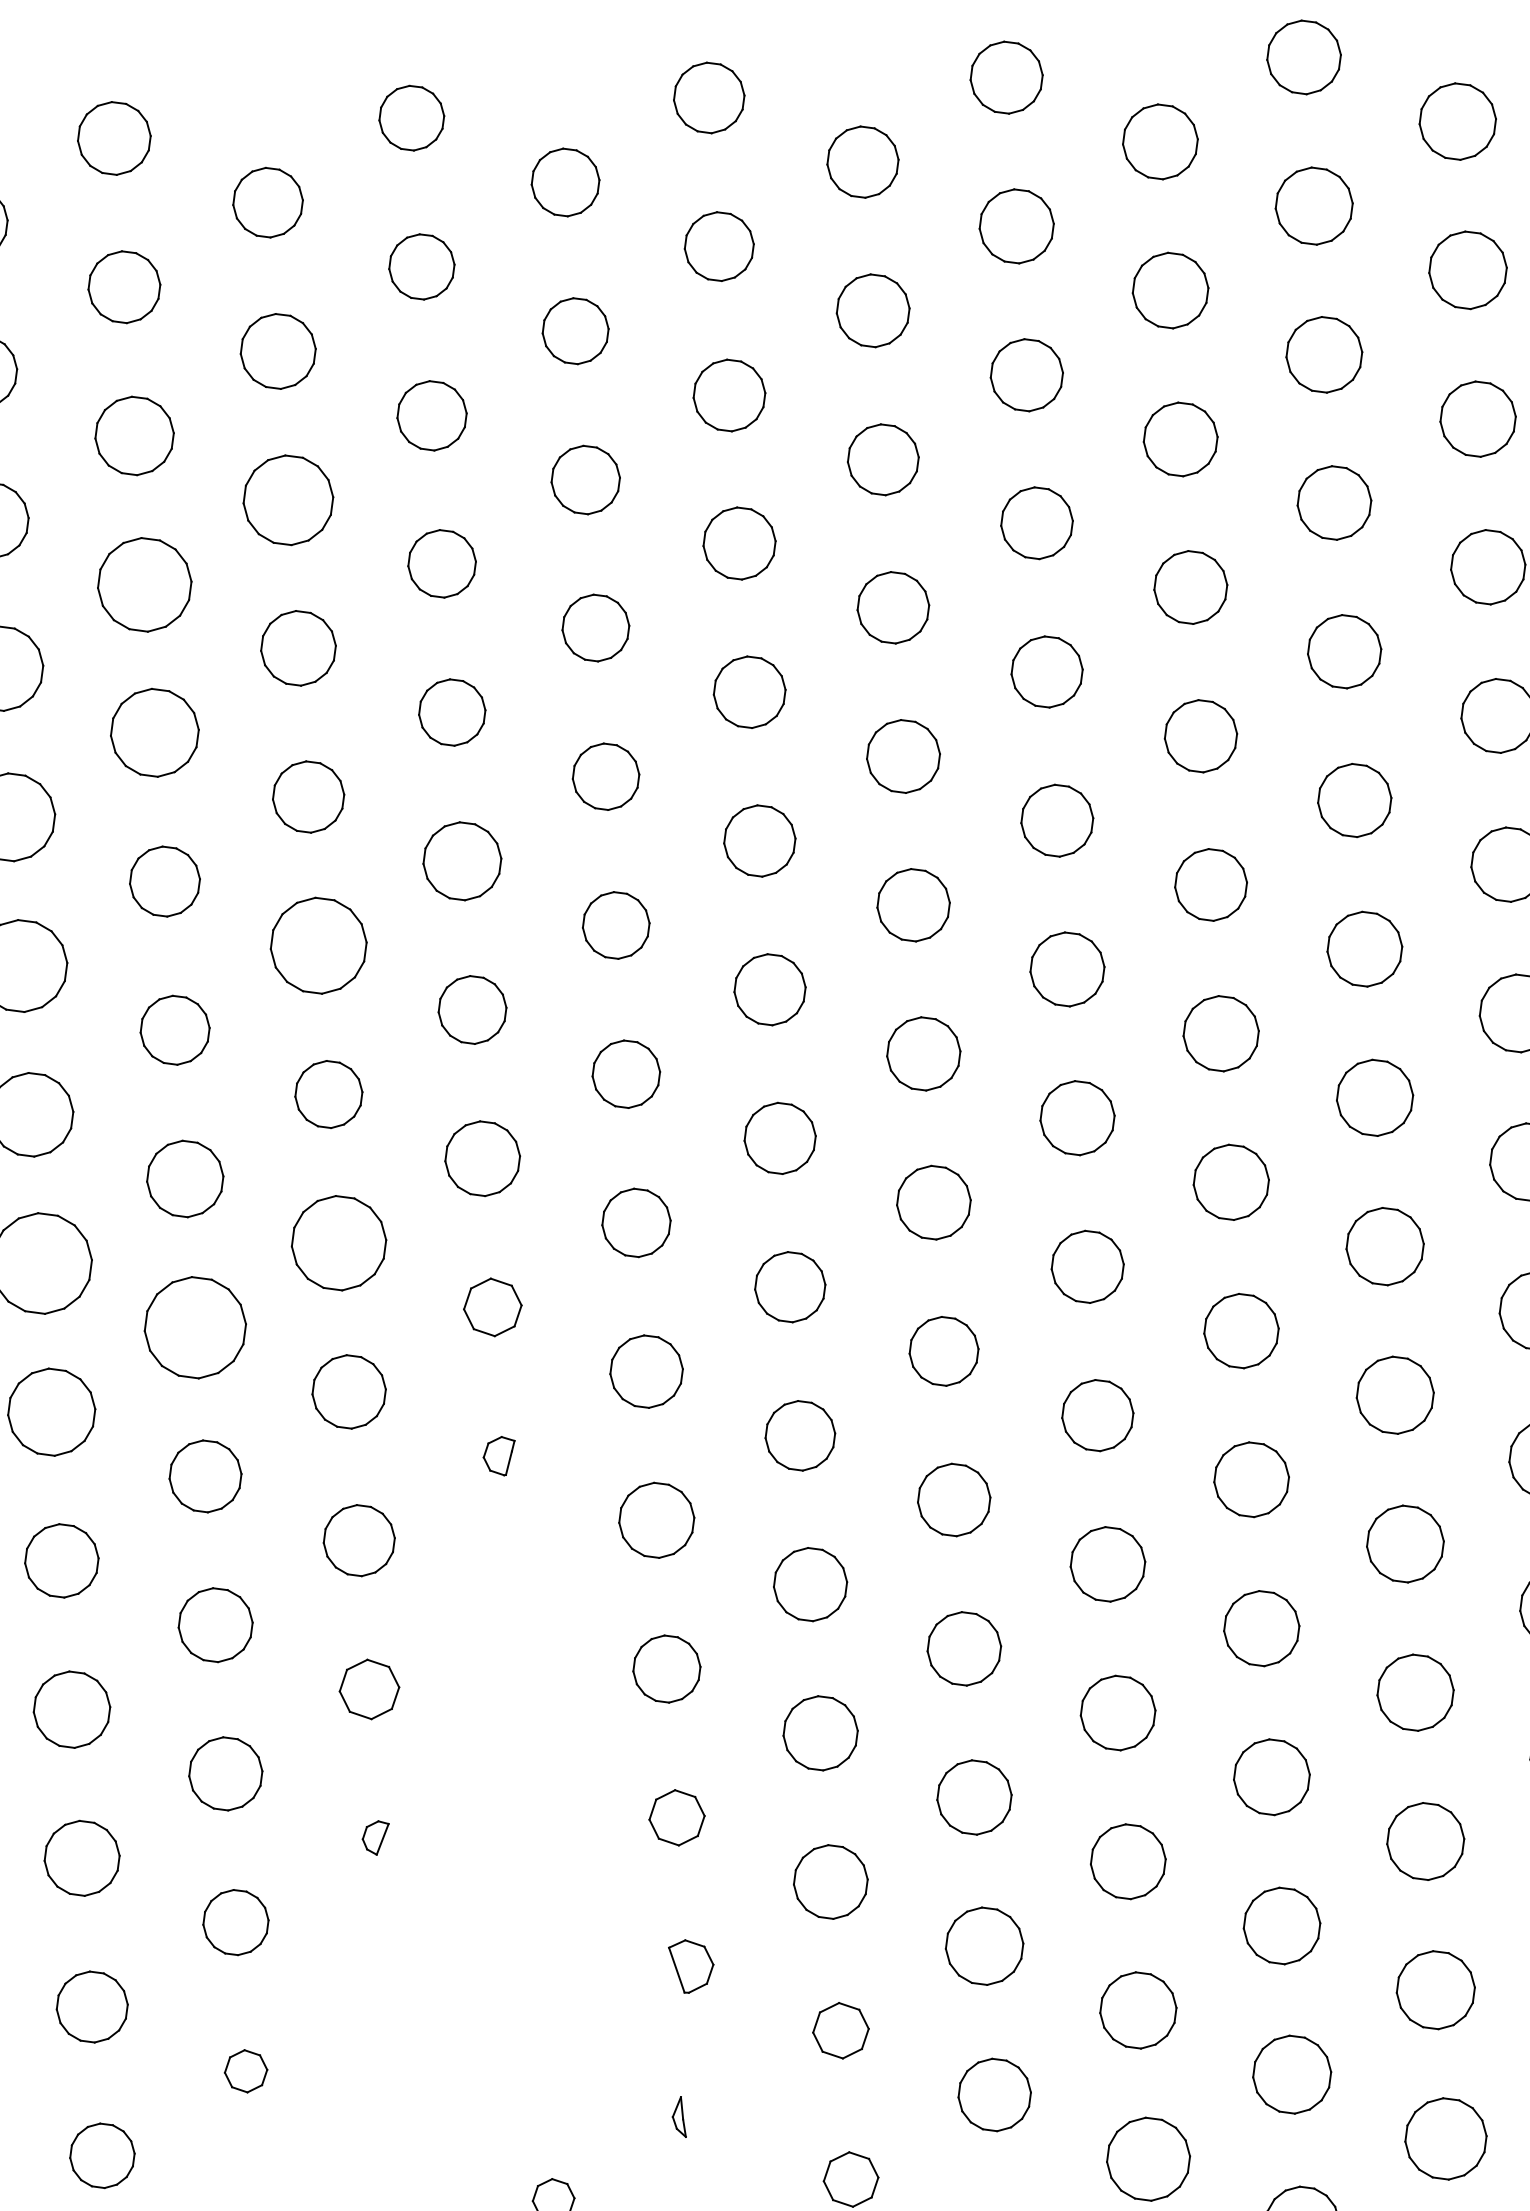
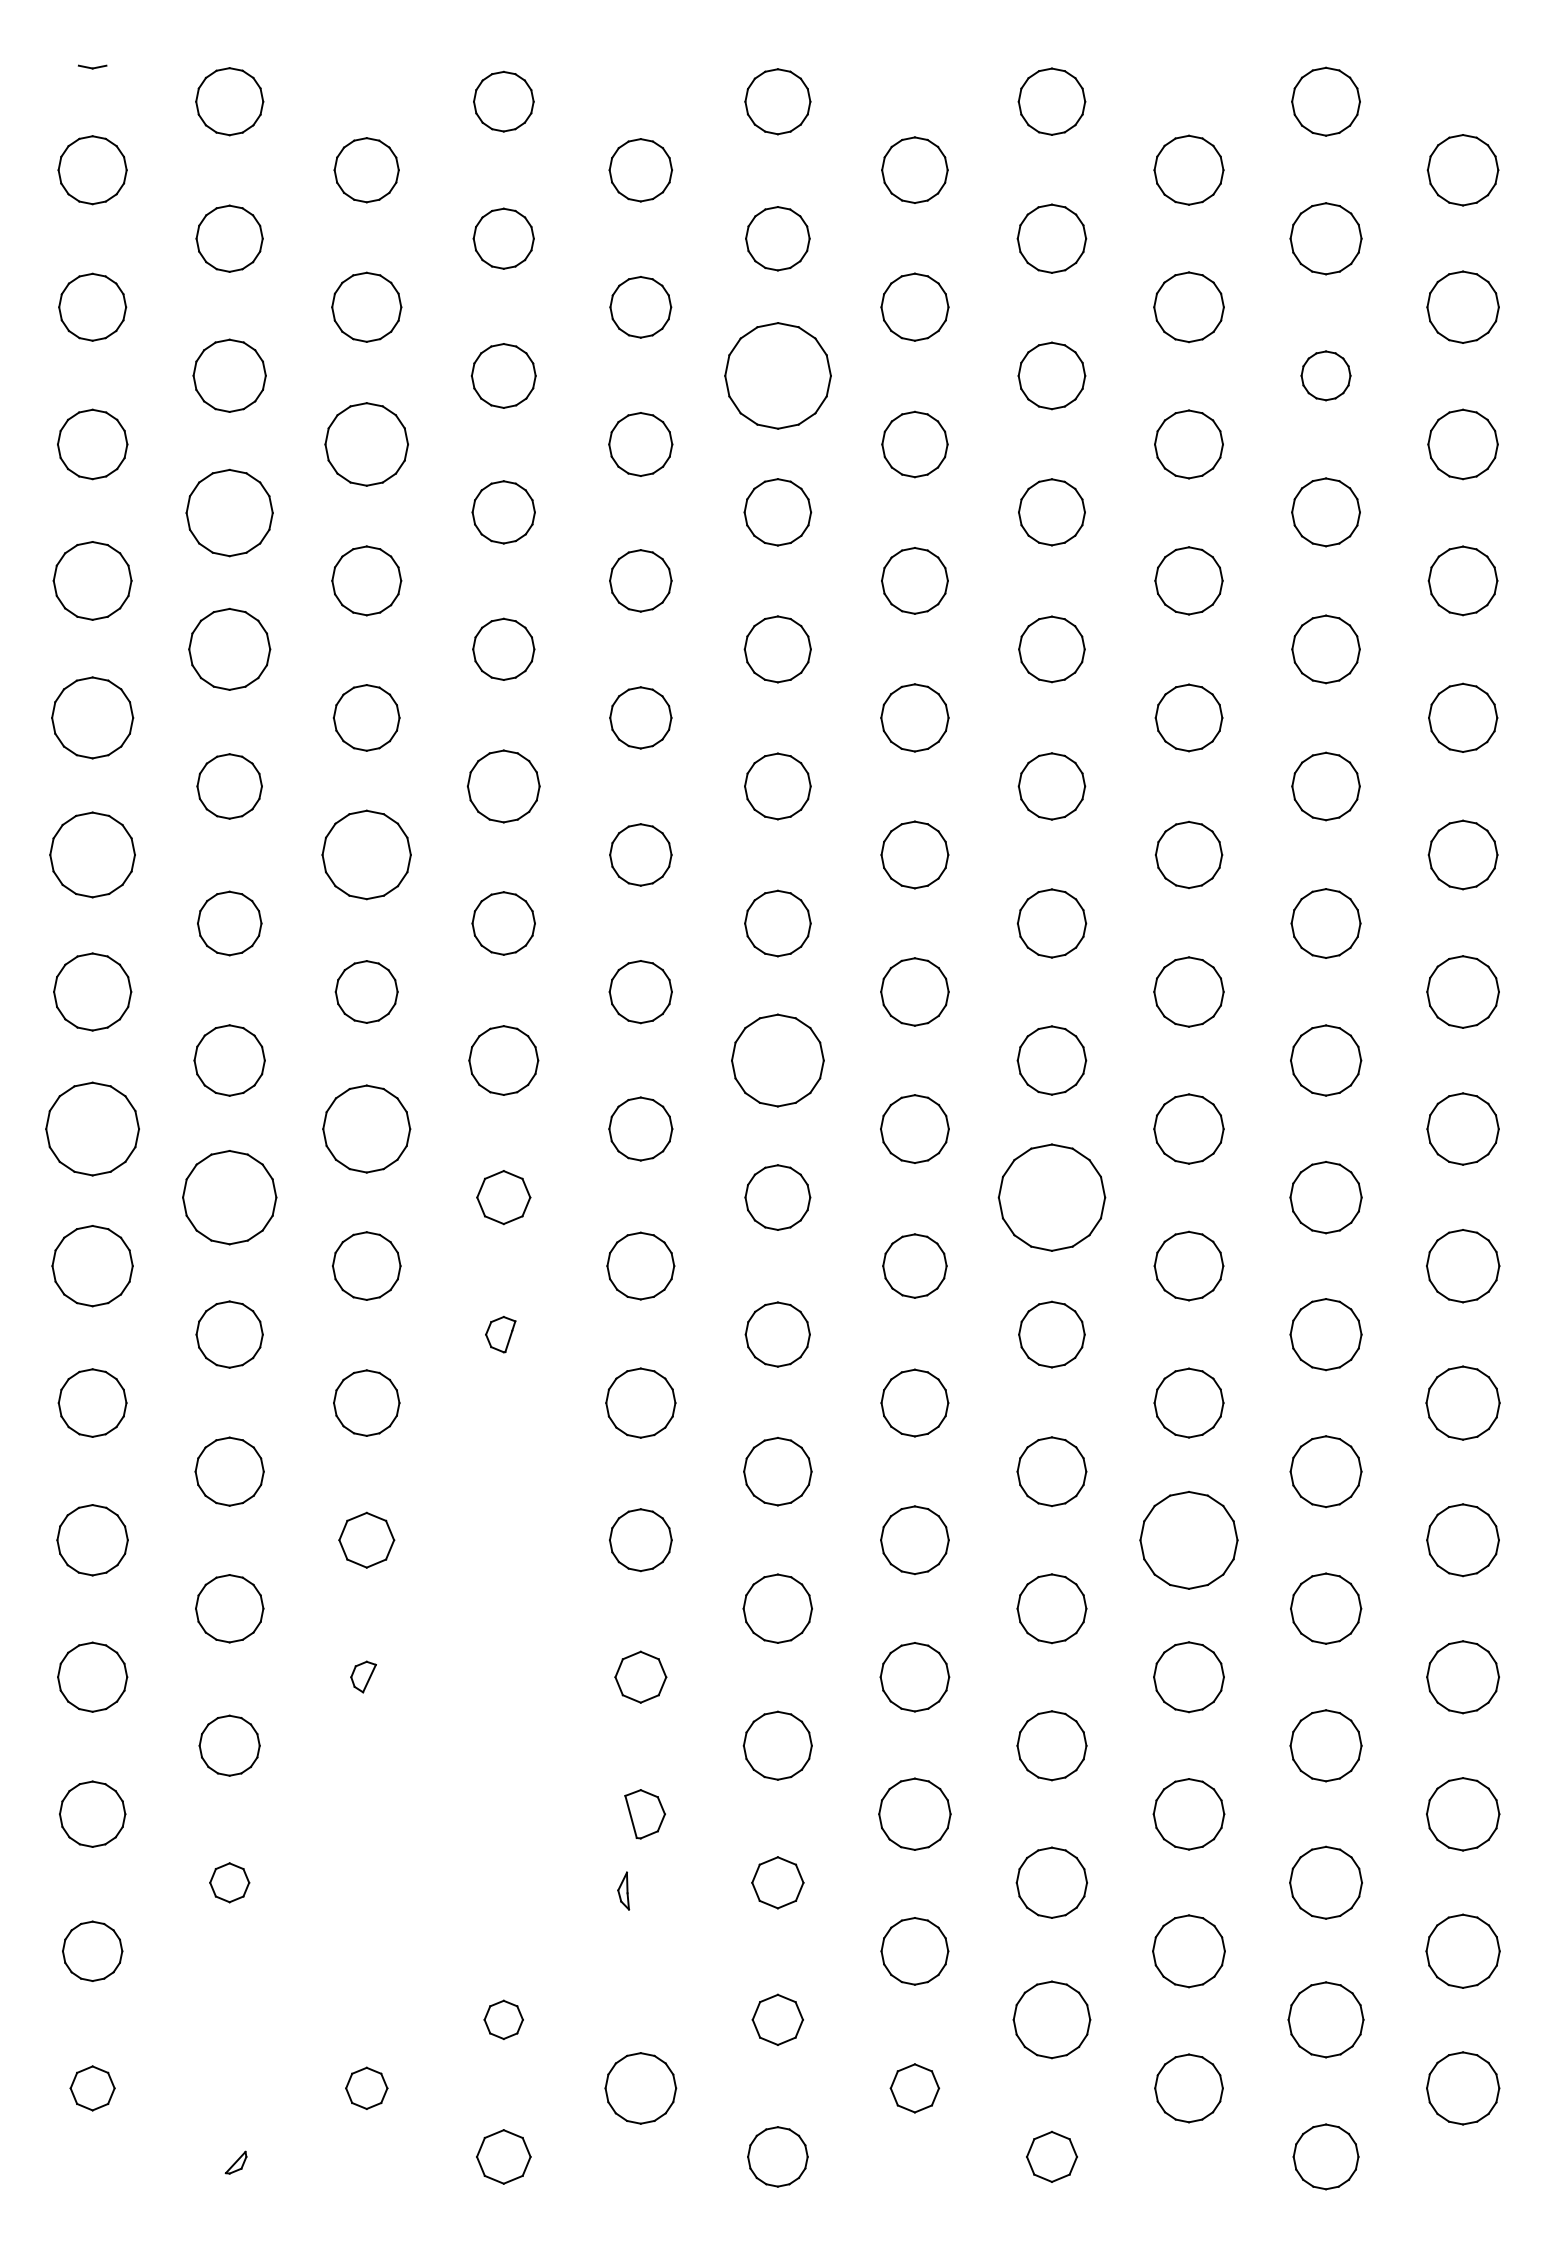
part: (1323, 354) -> (1325, 375), size x0.7
part: (729, 395) -> (777, 375), size x1.6
part: (779, 1138) -> (777, 1060), size x1.4
part: (1087, 1266) -> (1051, 1197), size x1.6
part: (1261, 1627) -> (1188, 1539), size x1.4
part: (678, 2116) -> (623, 1890), moved

